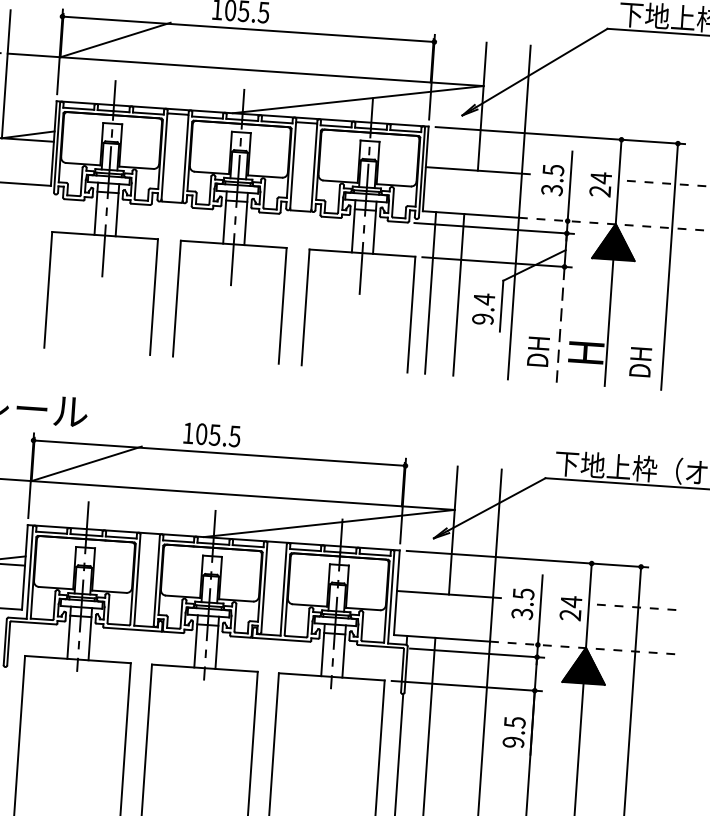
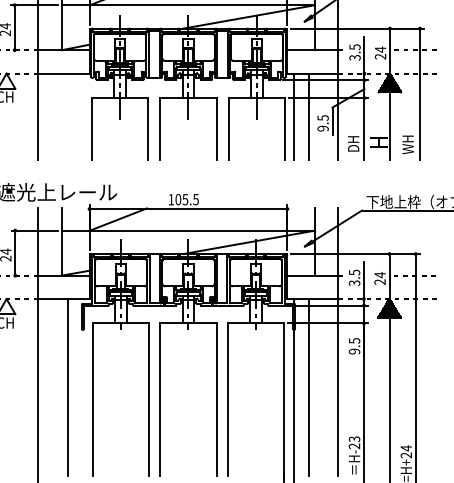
text: (483, 300) -> (322, 118), 9.4 -> 9.5
line: (560, 324) -> (364, 128), dashed -> solid
text: (639, 359) -> (407, 144), DH -> WH

